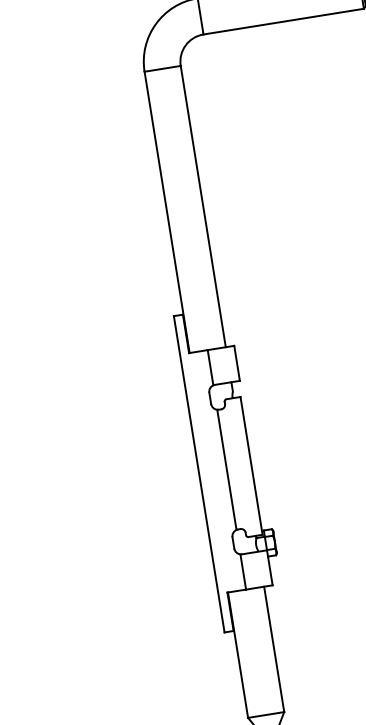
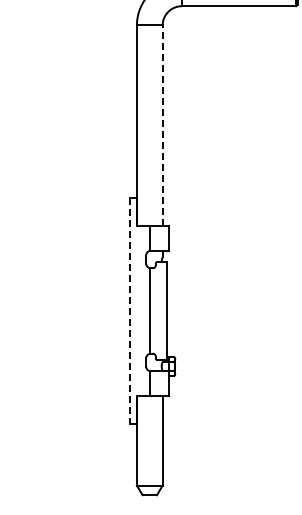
line: (203, 206) -> (162, 125), solid -> dashed
line: (199, 474) -> (130, 311), solid -> dashed

